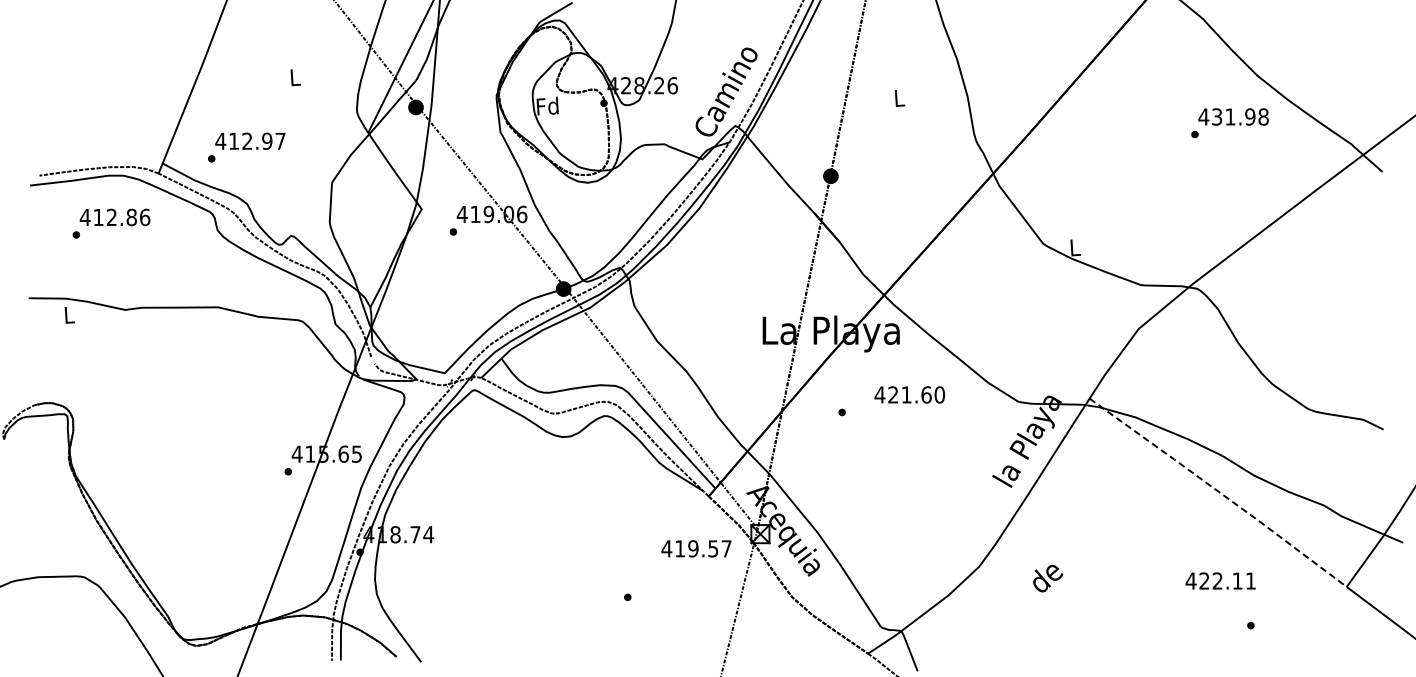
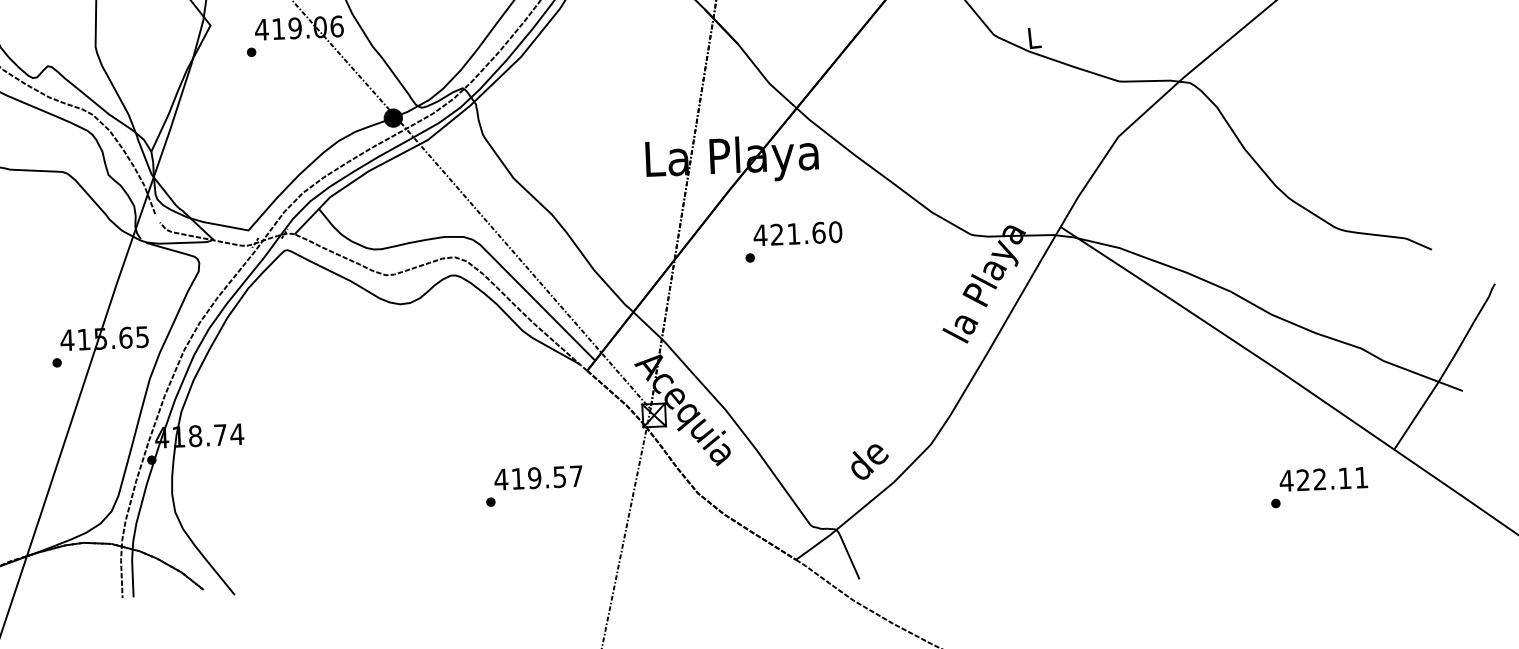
text: (909, 394) -> (797, 233), moved
line: (1219, 492) -> (1229, 337), dashed -> solid
text: (696, 548) -> (538, 477), moved
text: (1048, 578) -> (870, 461), moved
text: (1220, 580) -> (1323, 478), moved

